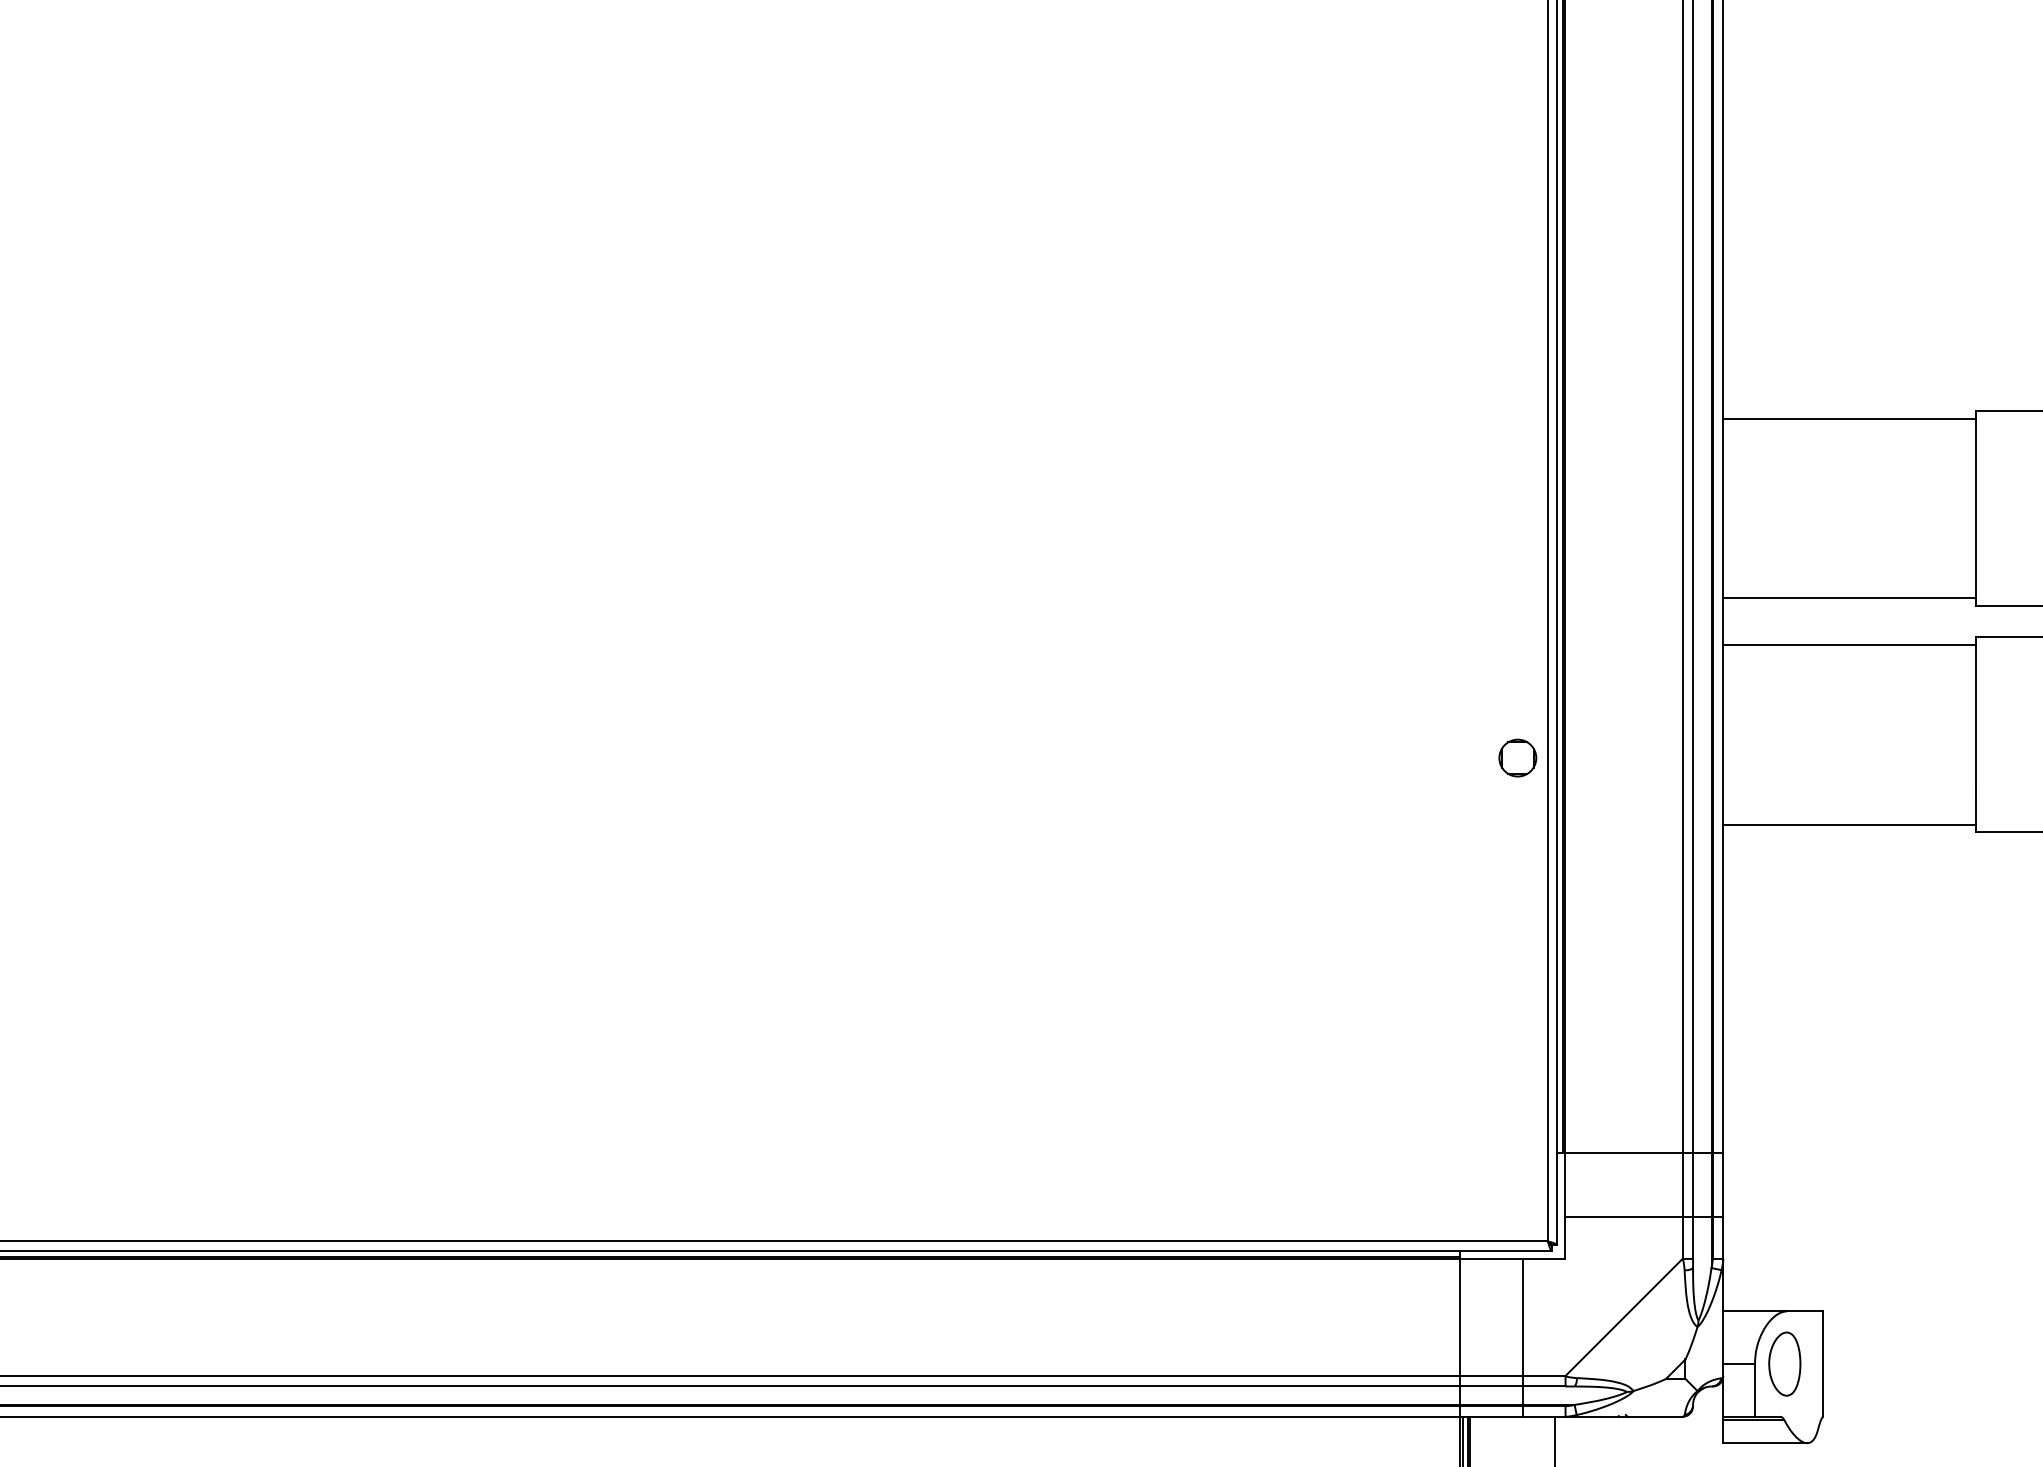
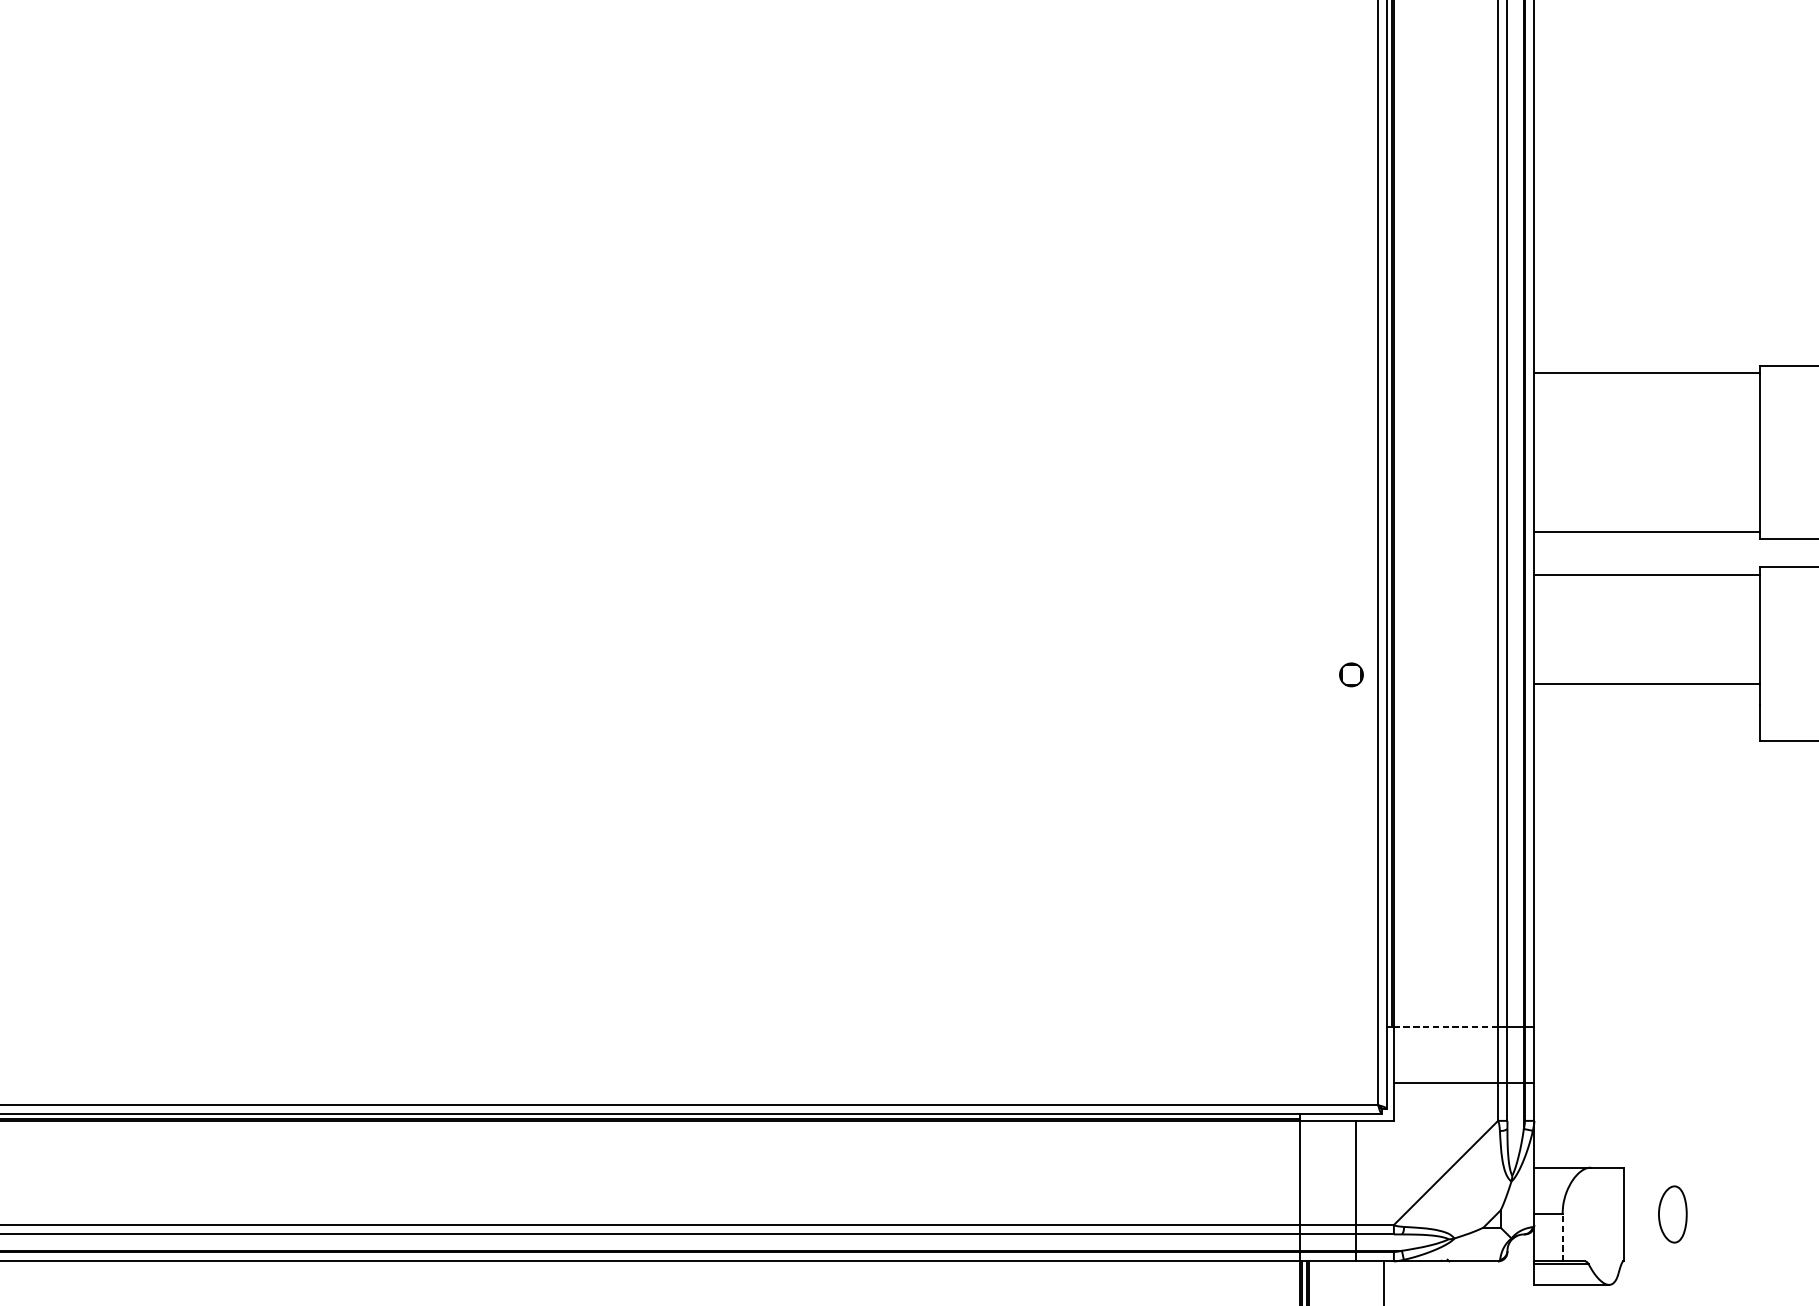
part: (1517, 757) -> (1351, 674), size x0.7
line: (1849, 824) -> (1646, 684), moved
line: (1623, 1153) -> (1445, 1026), solid -> dashed
part: (1784, 1363) -> (1672, 1213), moved
line: (1754, 1389) -> (1562, 1237), solid -> dashed

